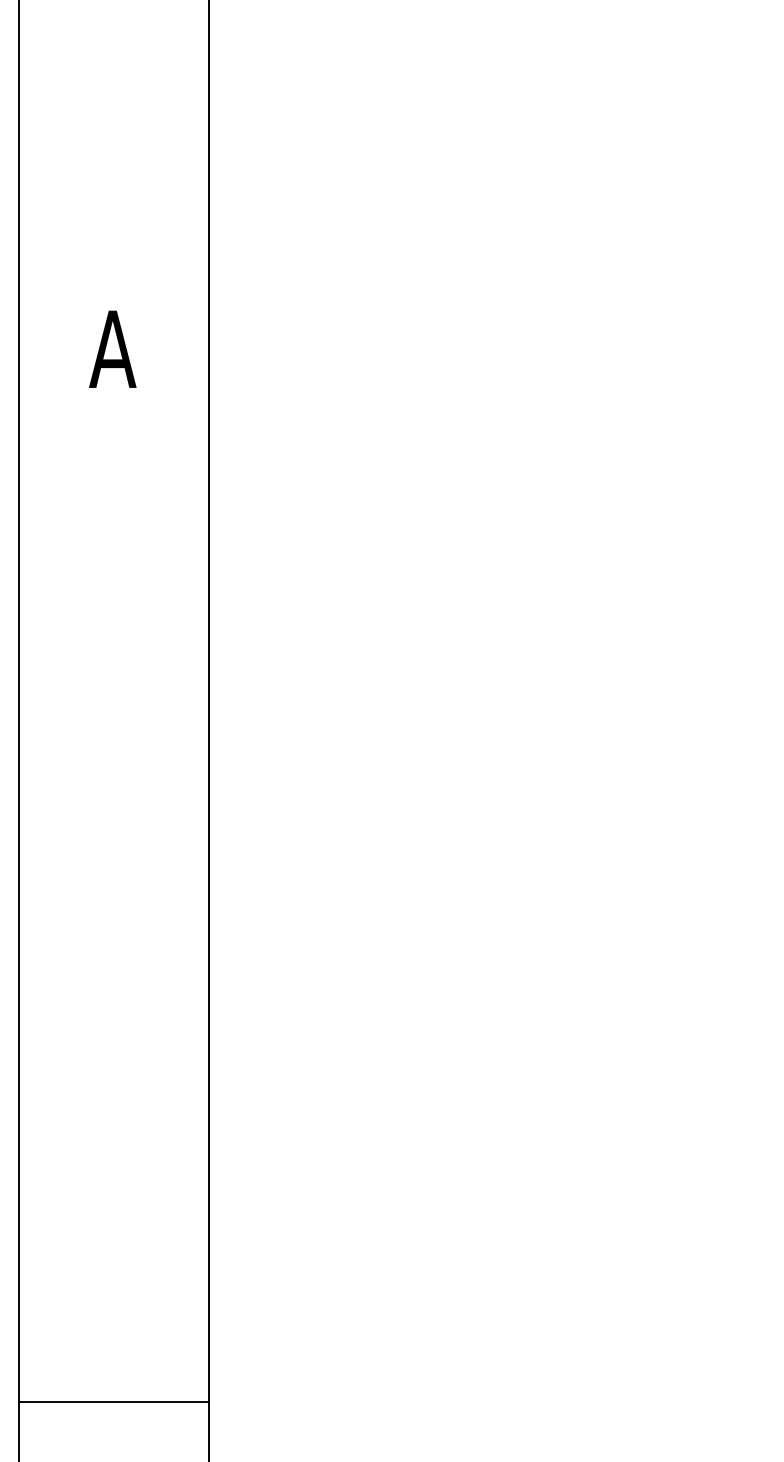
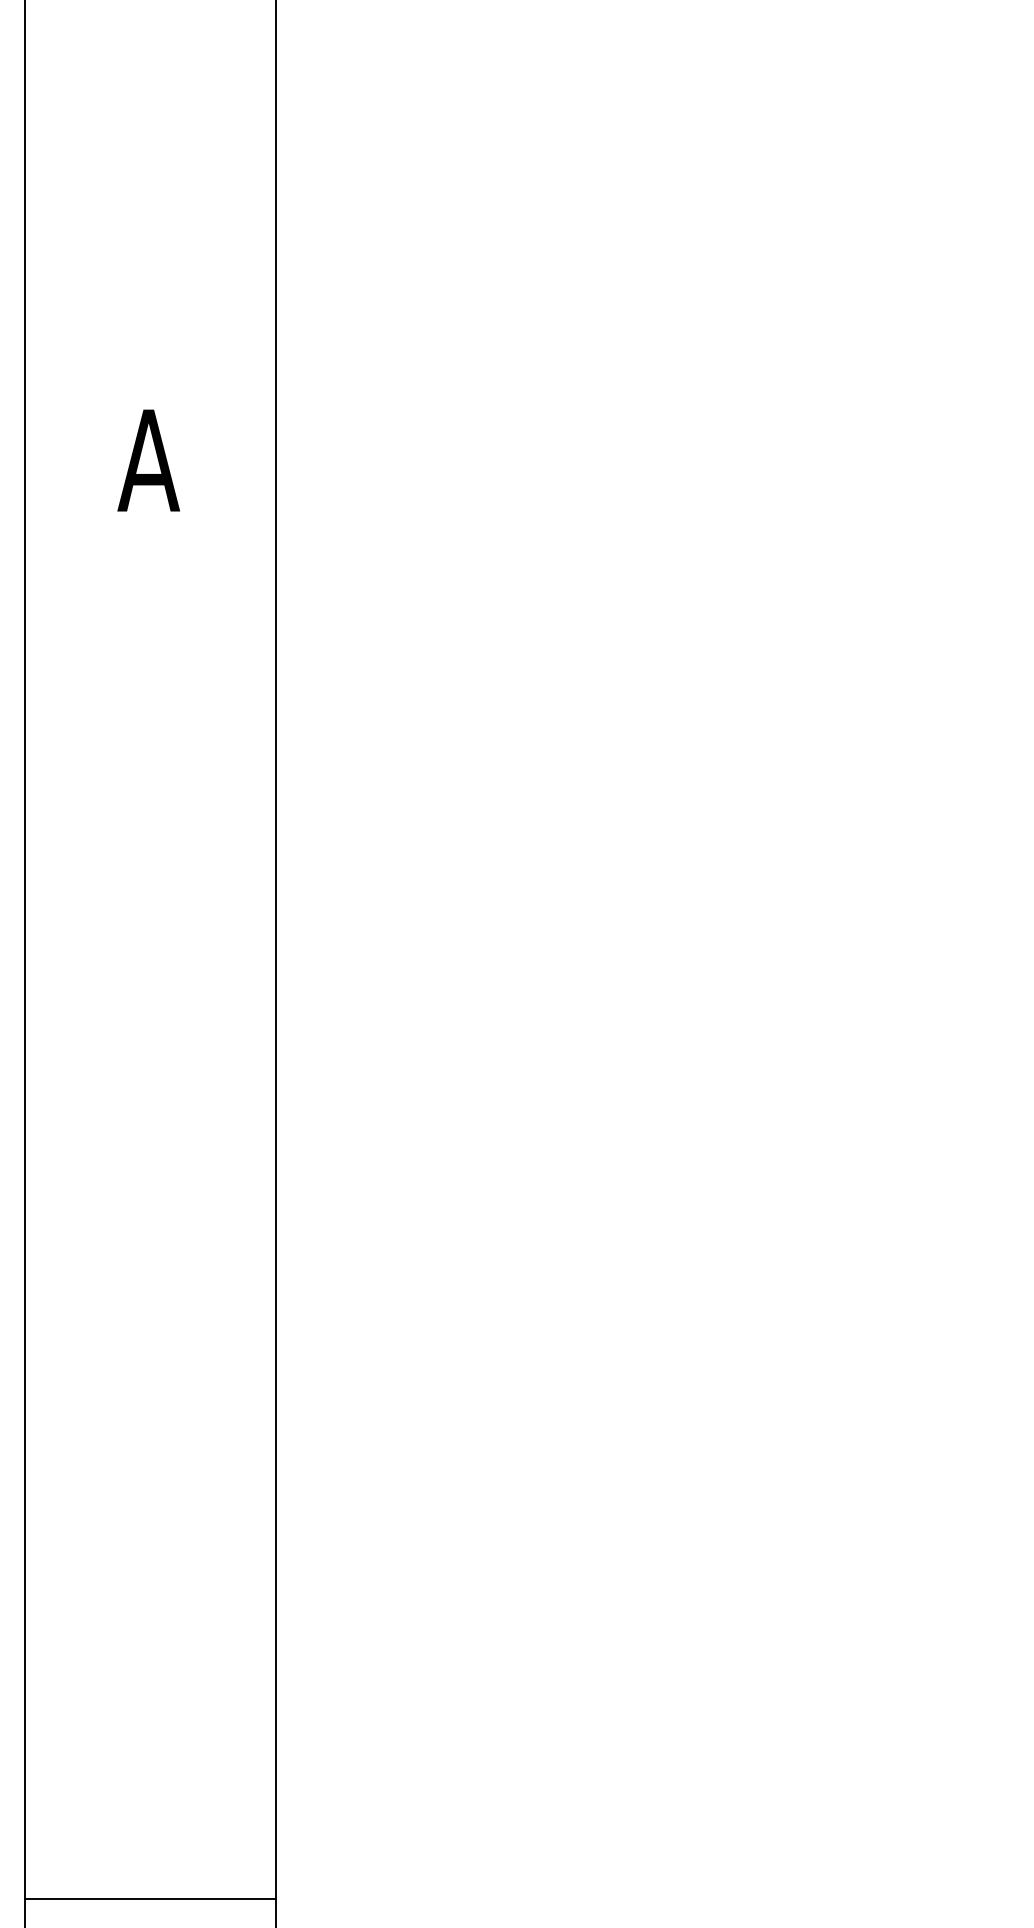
line: (114, 1401) -> (150, 1898), moved

